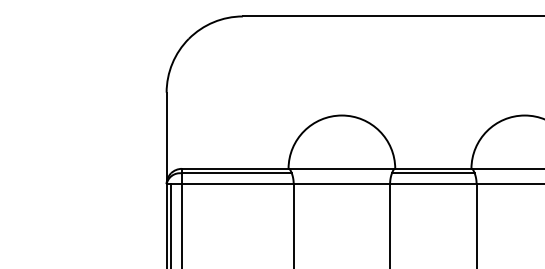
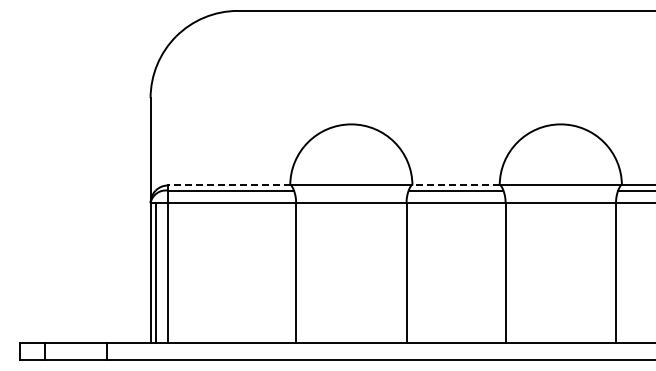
line: (234, 168) -> (228, 185), solid -> dashed
line: (432, 168) -> (455, 185), solid -> dashed

